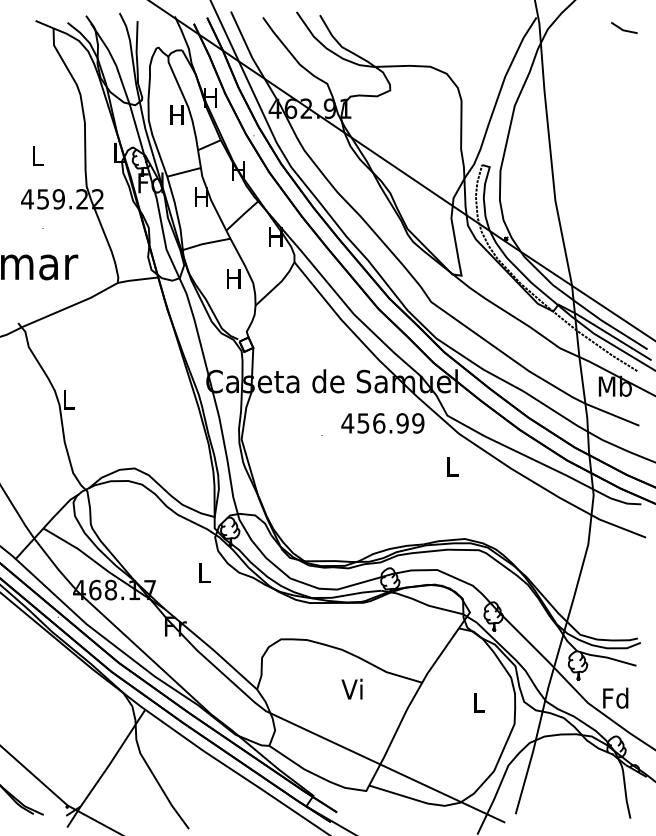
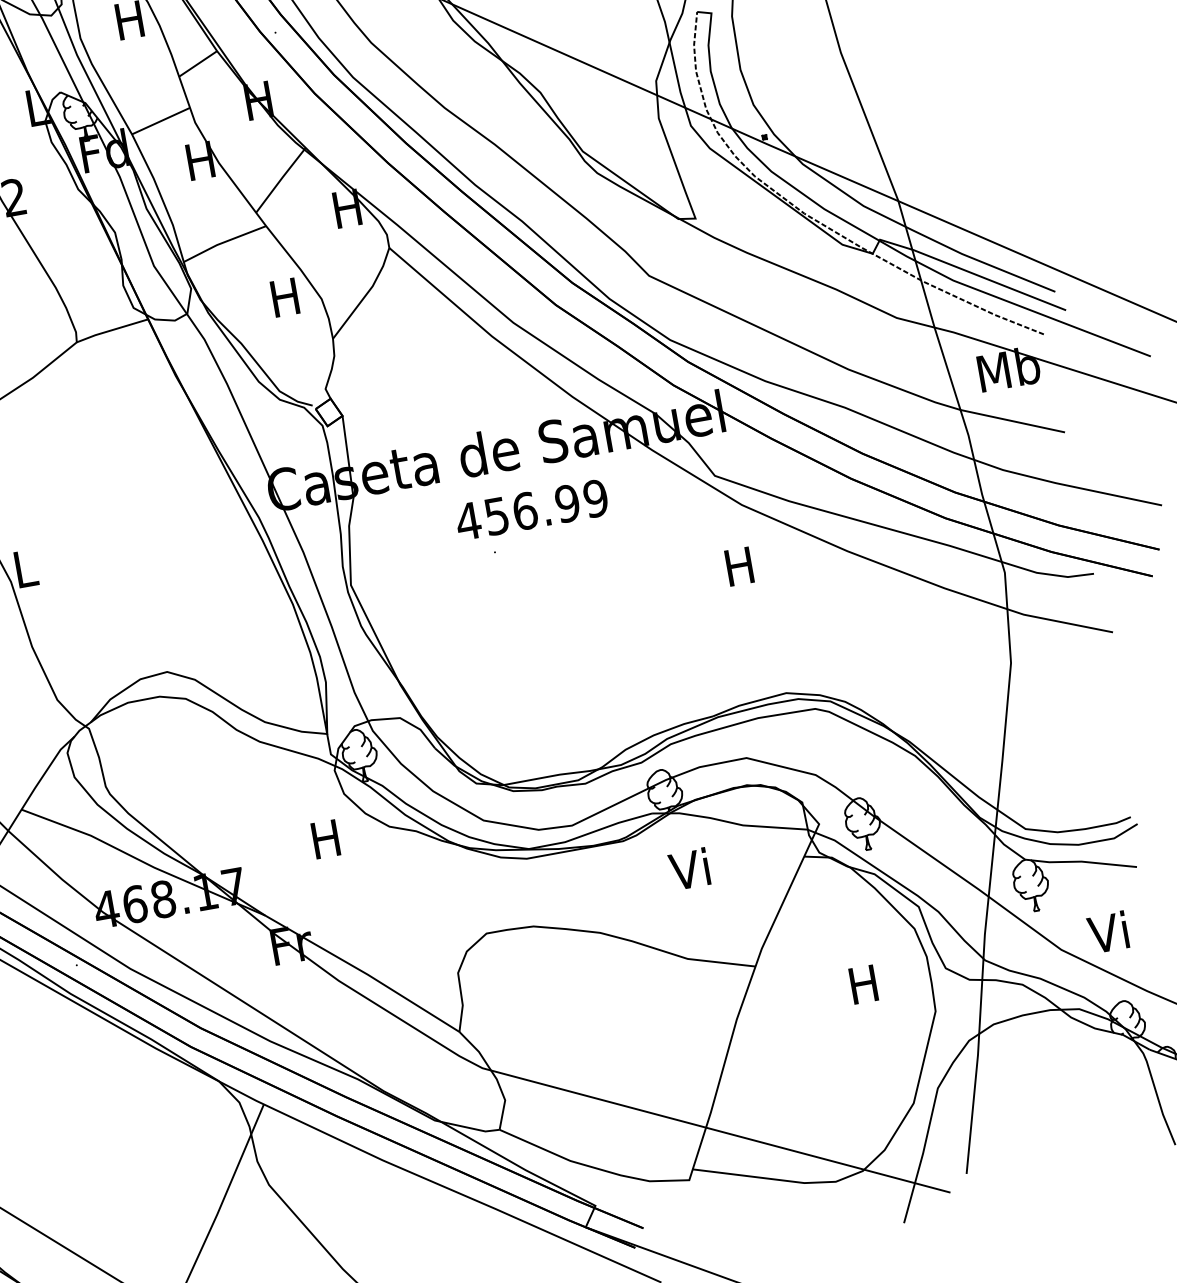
text: (382, 423) -> (531, 510), moved
text: (451, 466) -> (738, 566), L -> H
text: (203, 572) -> (324, 837), L -> H
text: (351, 688) -> (688, 868), moved
text: (615, 697) -> (1109, 931), Fd -> Vi
text: (478, 702) -> (863, 984), L -> H

